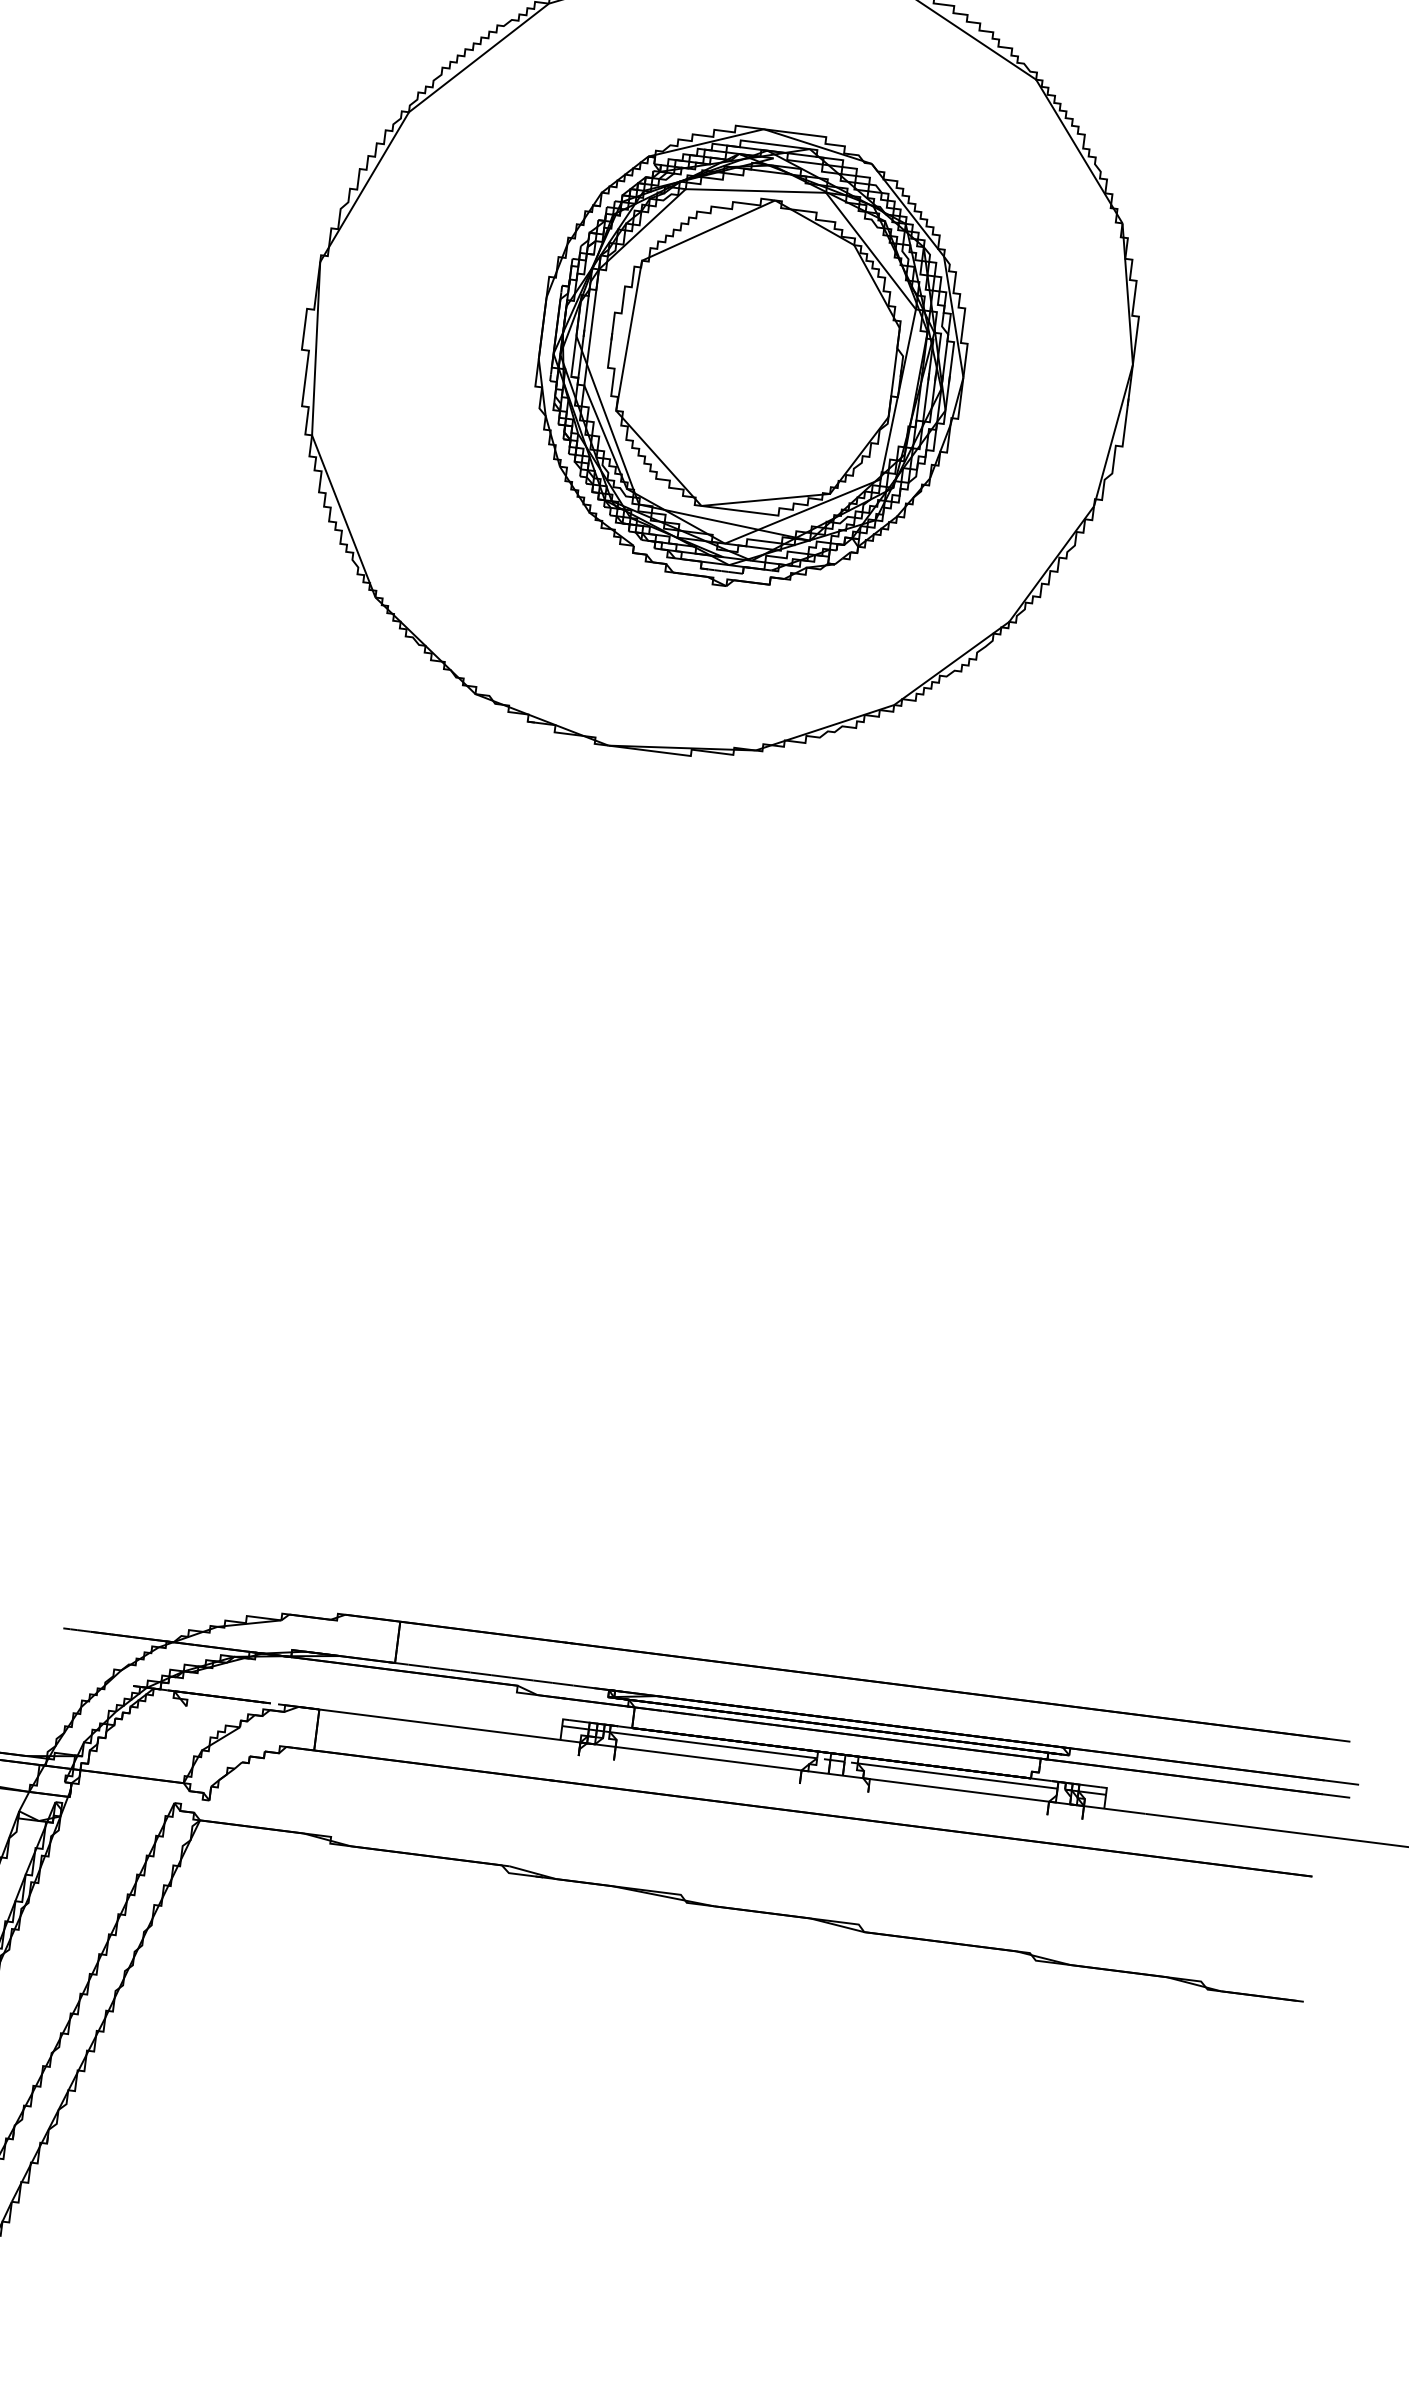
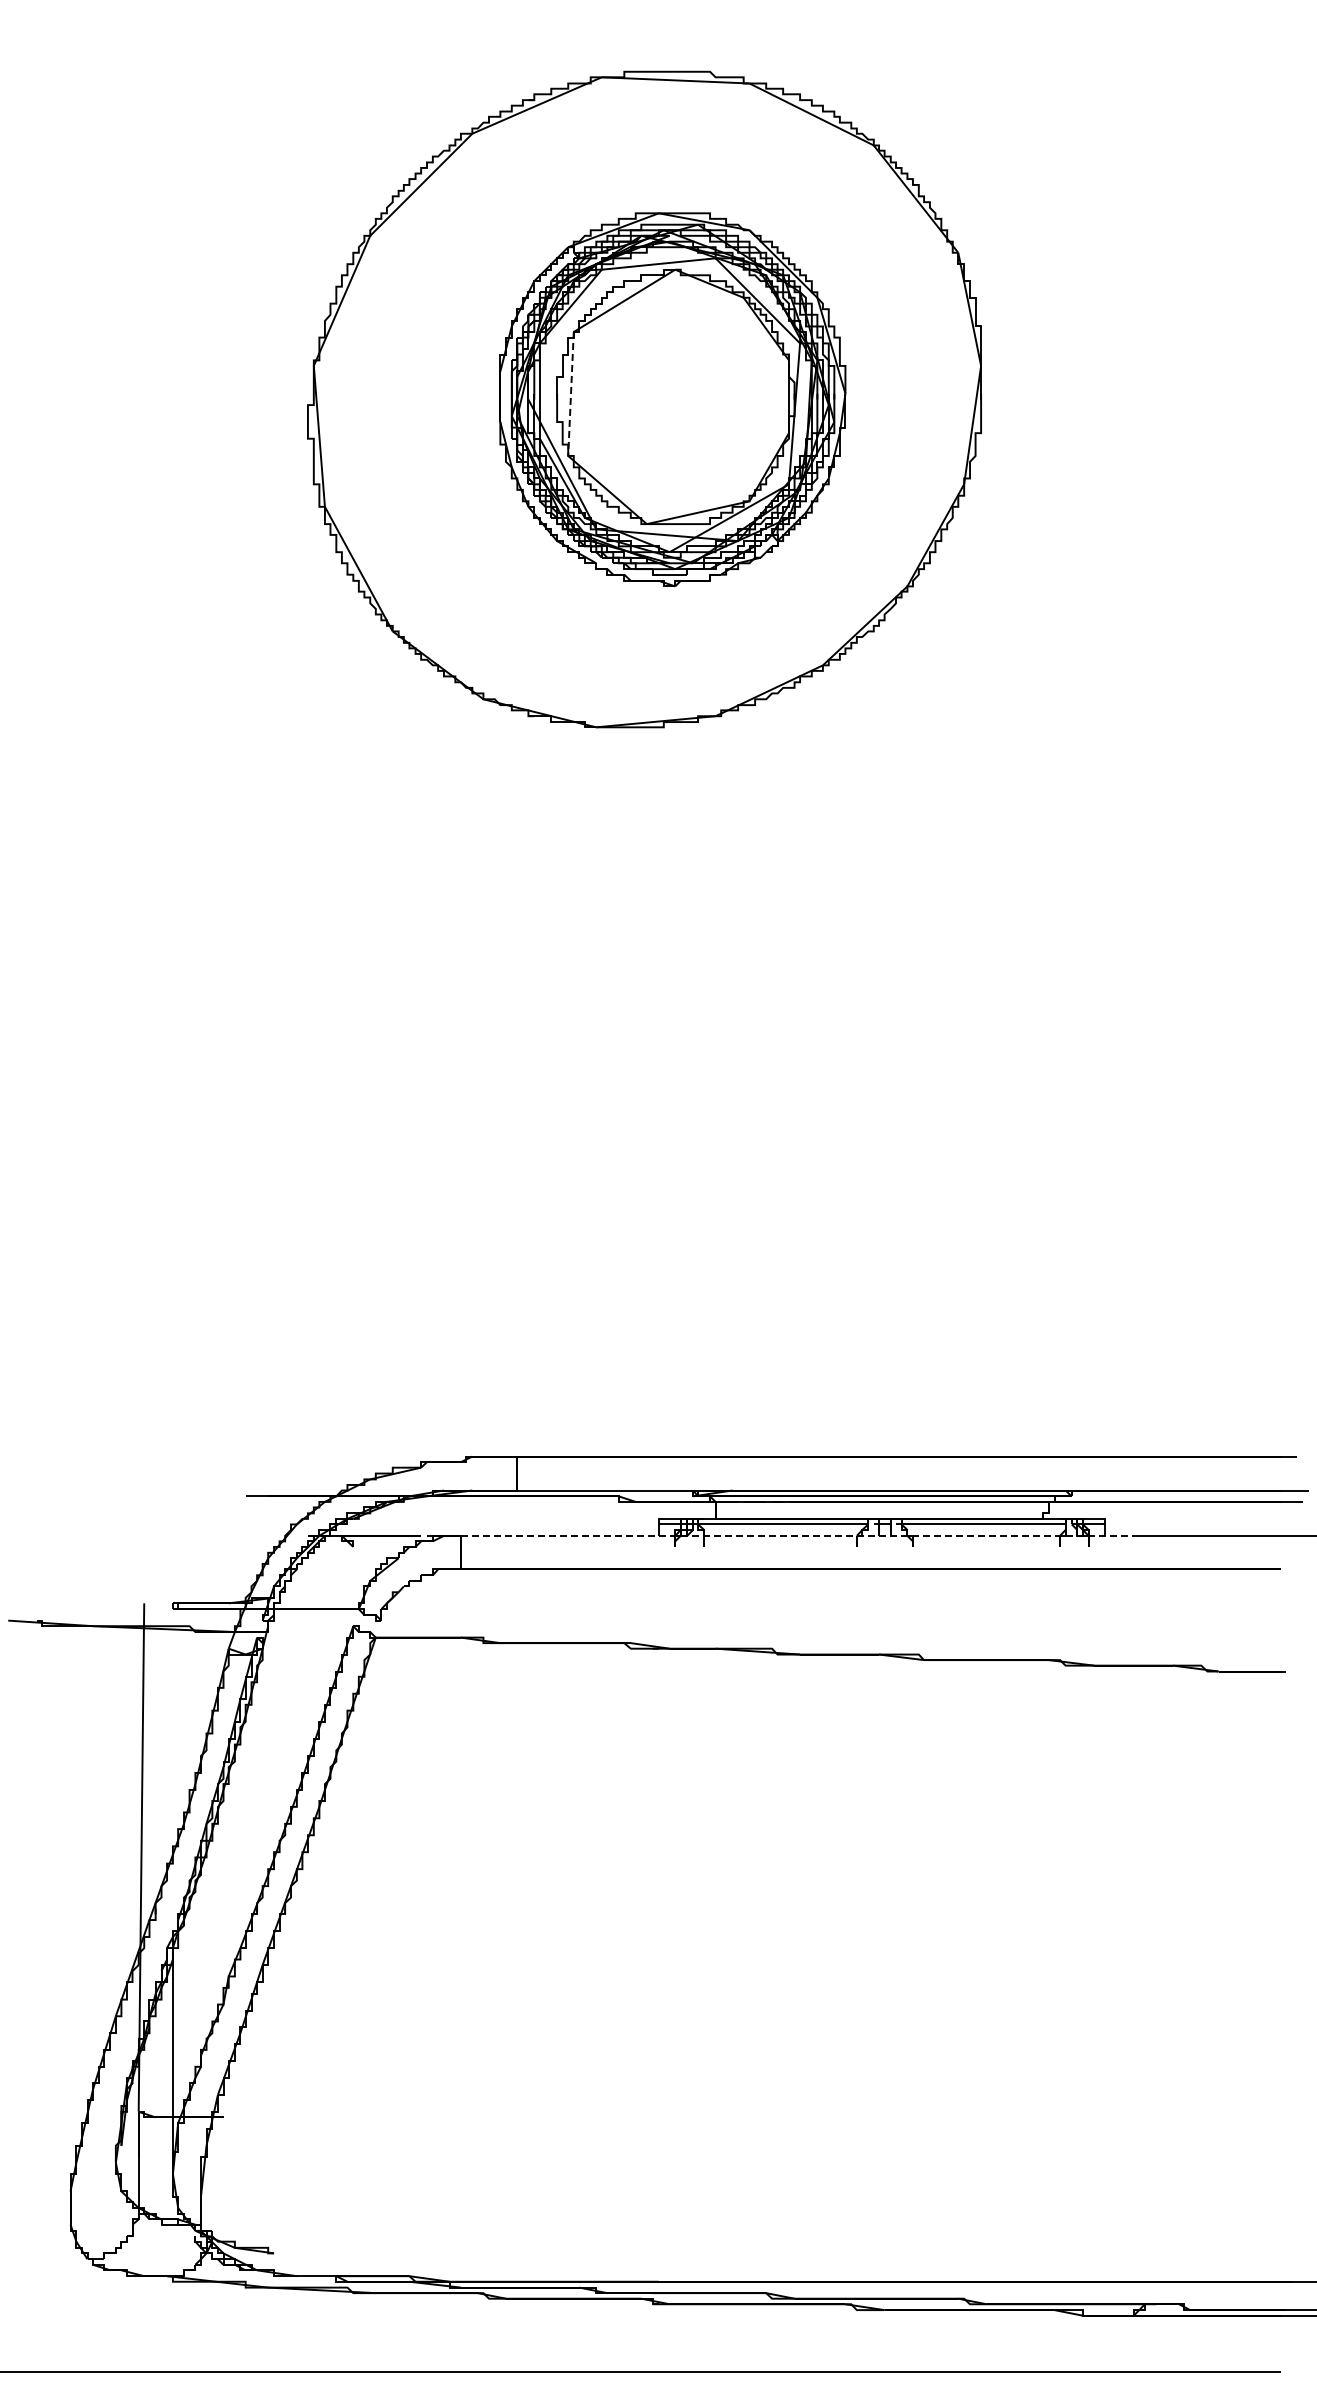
line: (628, 336) -> (570, 394), solid -> dashed
line: (731, 1761) -> (799, 1535), solid -> dashed

